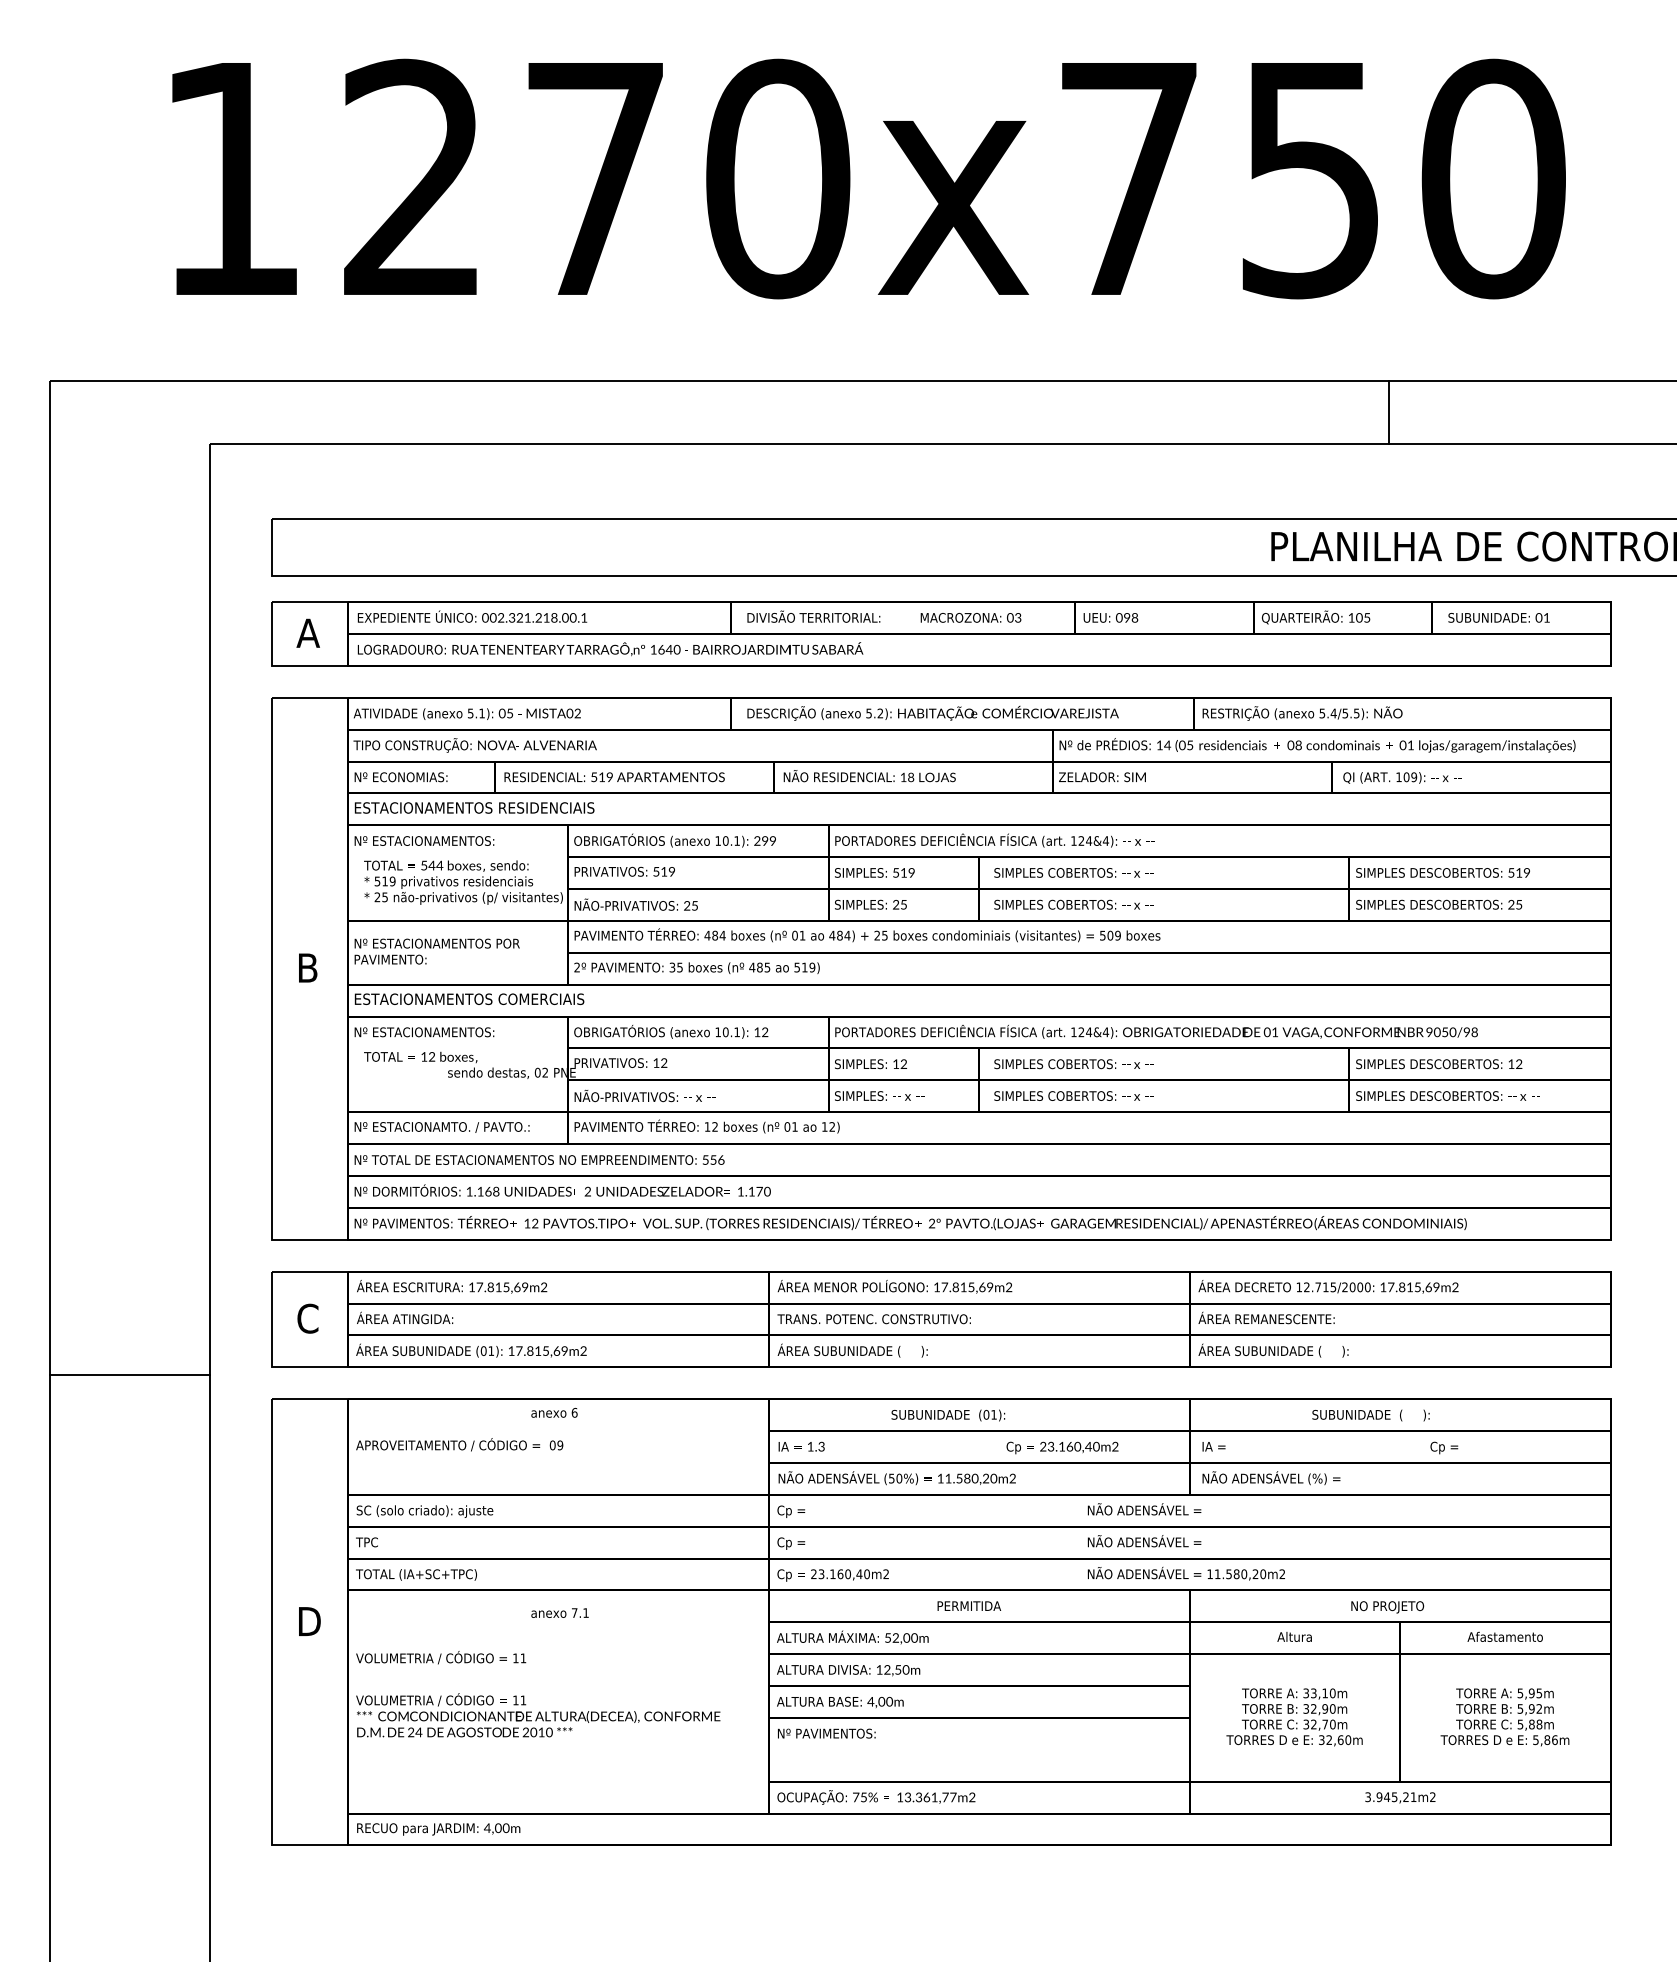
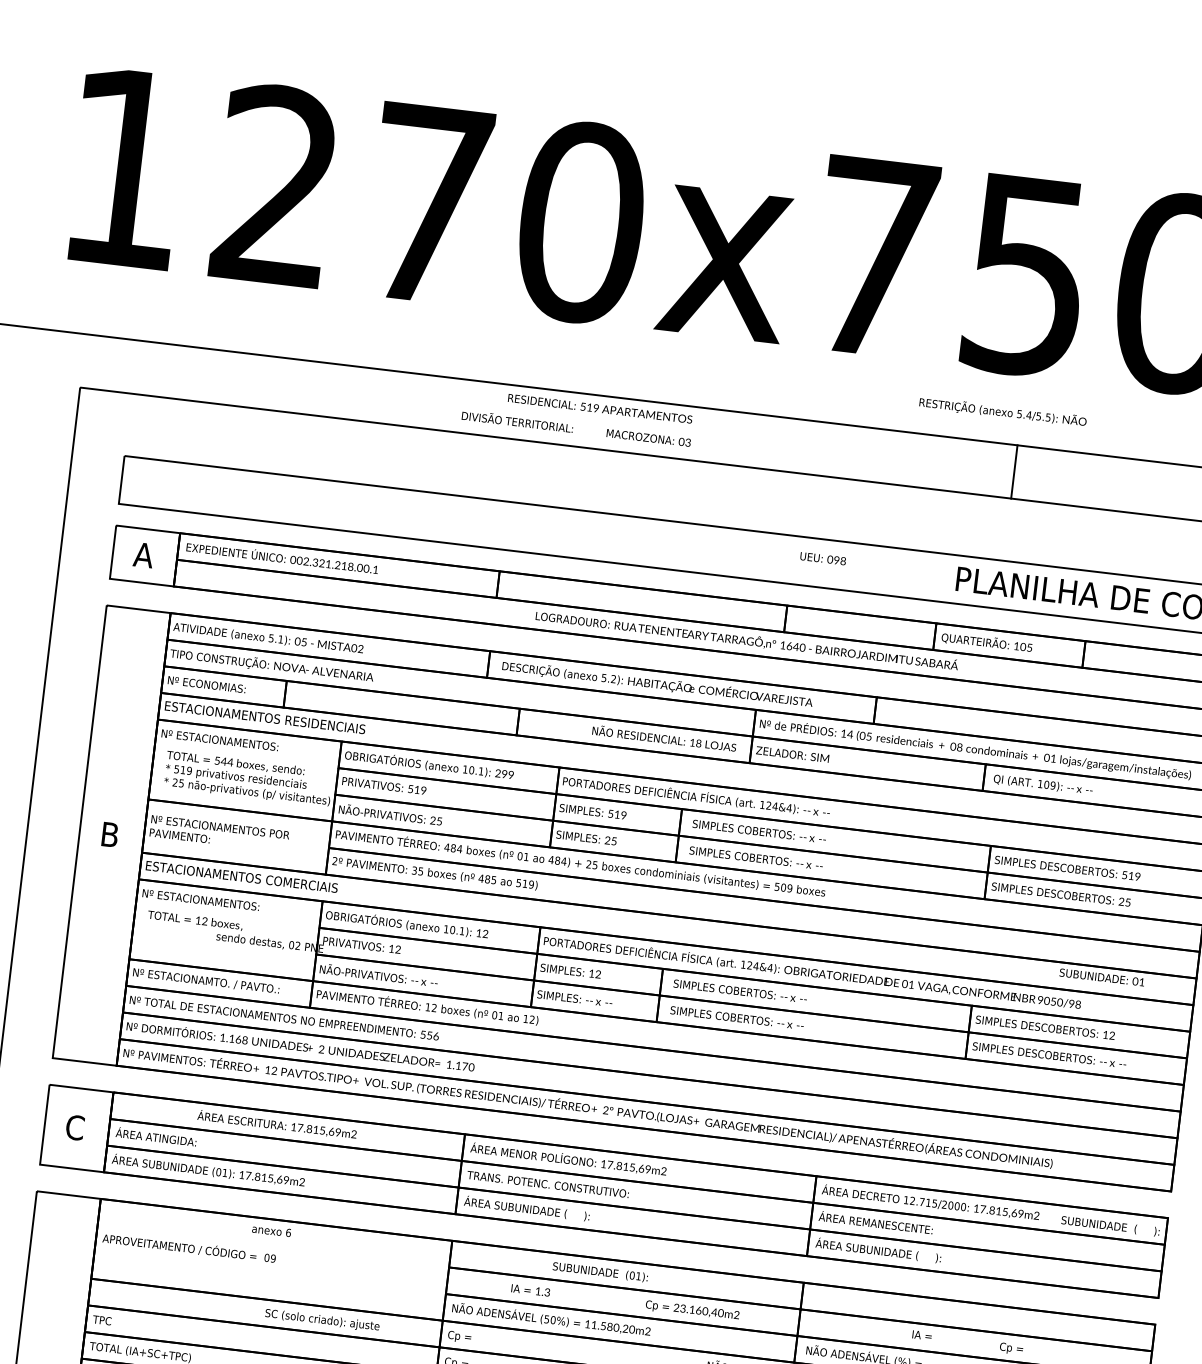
line: (1389, 412) -> (1014, 471), moved
text: (884, 616) -> (576, 428), moved
text: (1110, 617) -> (822, 558), moved
text: (1498, 617) -> (1101, 977), moved
text: (610, 649) -> (746, 640), moved
text: (1302, 713) -> (1003, 412), moved
text: (869, 776) -> (664, 738), moved
text: (614, 777) -> (600, 409), moved
text: (452, 1286) -> (277, 1124), moved
text: (1370, 1415) -> (1110, 1226), moved
text: (801, 1446) -> (530, 1290), moved
text: (1213, 1446) -> (921, 1335), moved
text: (424, 1511) -> (322, 1320), moved

